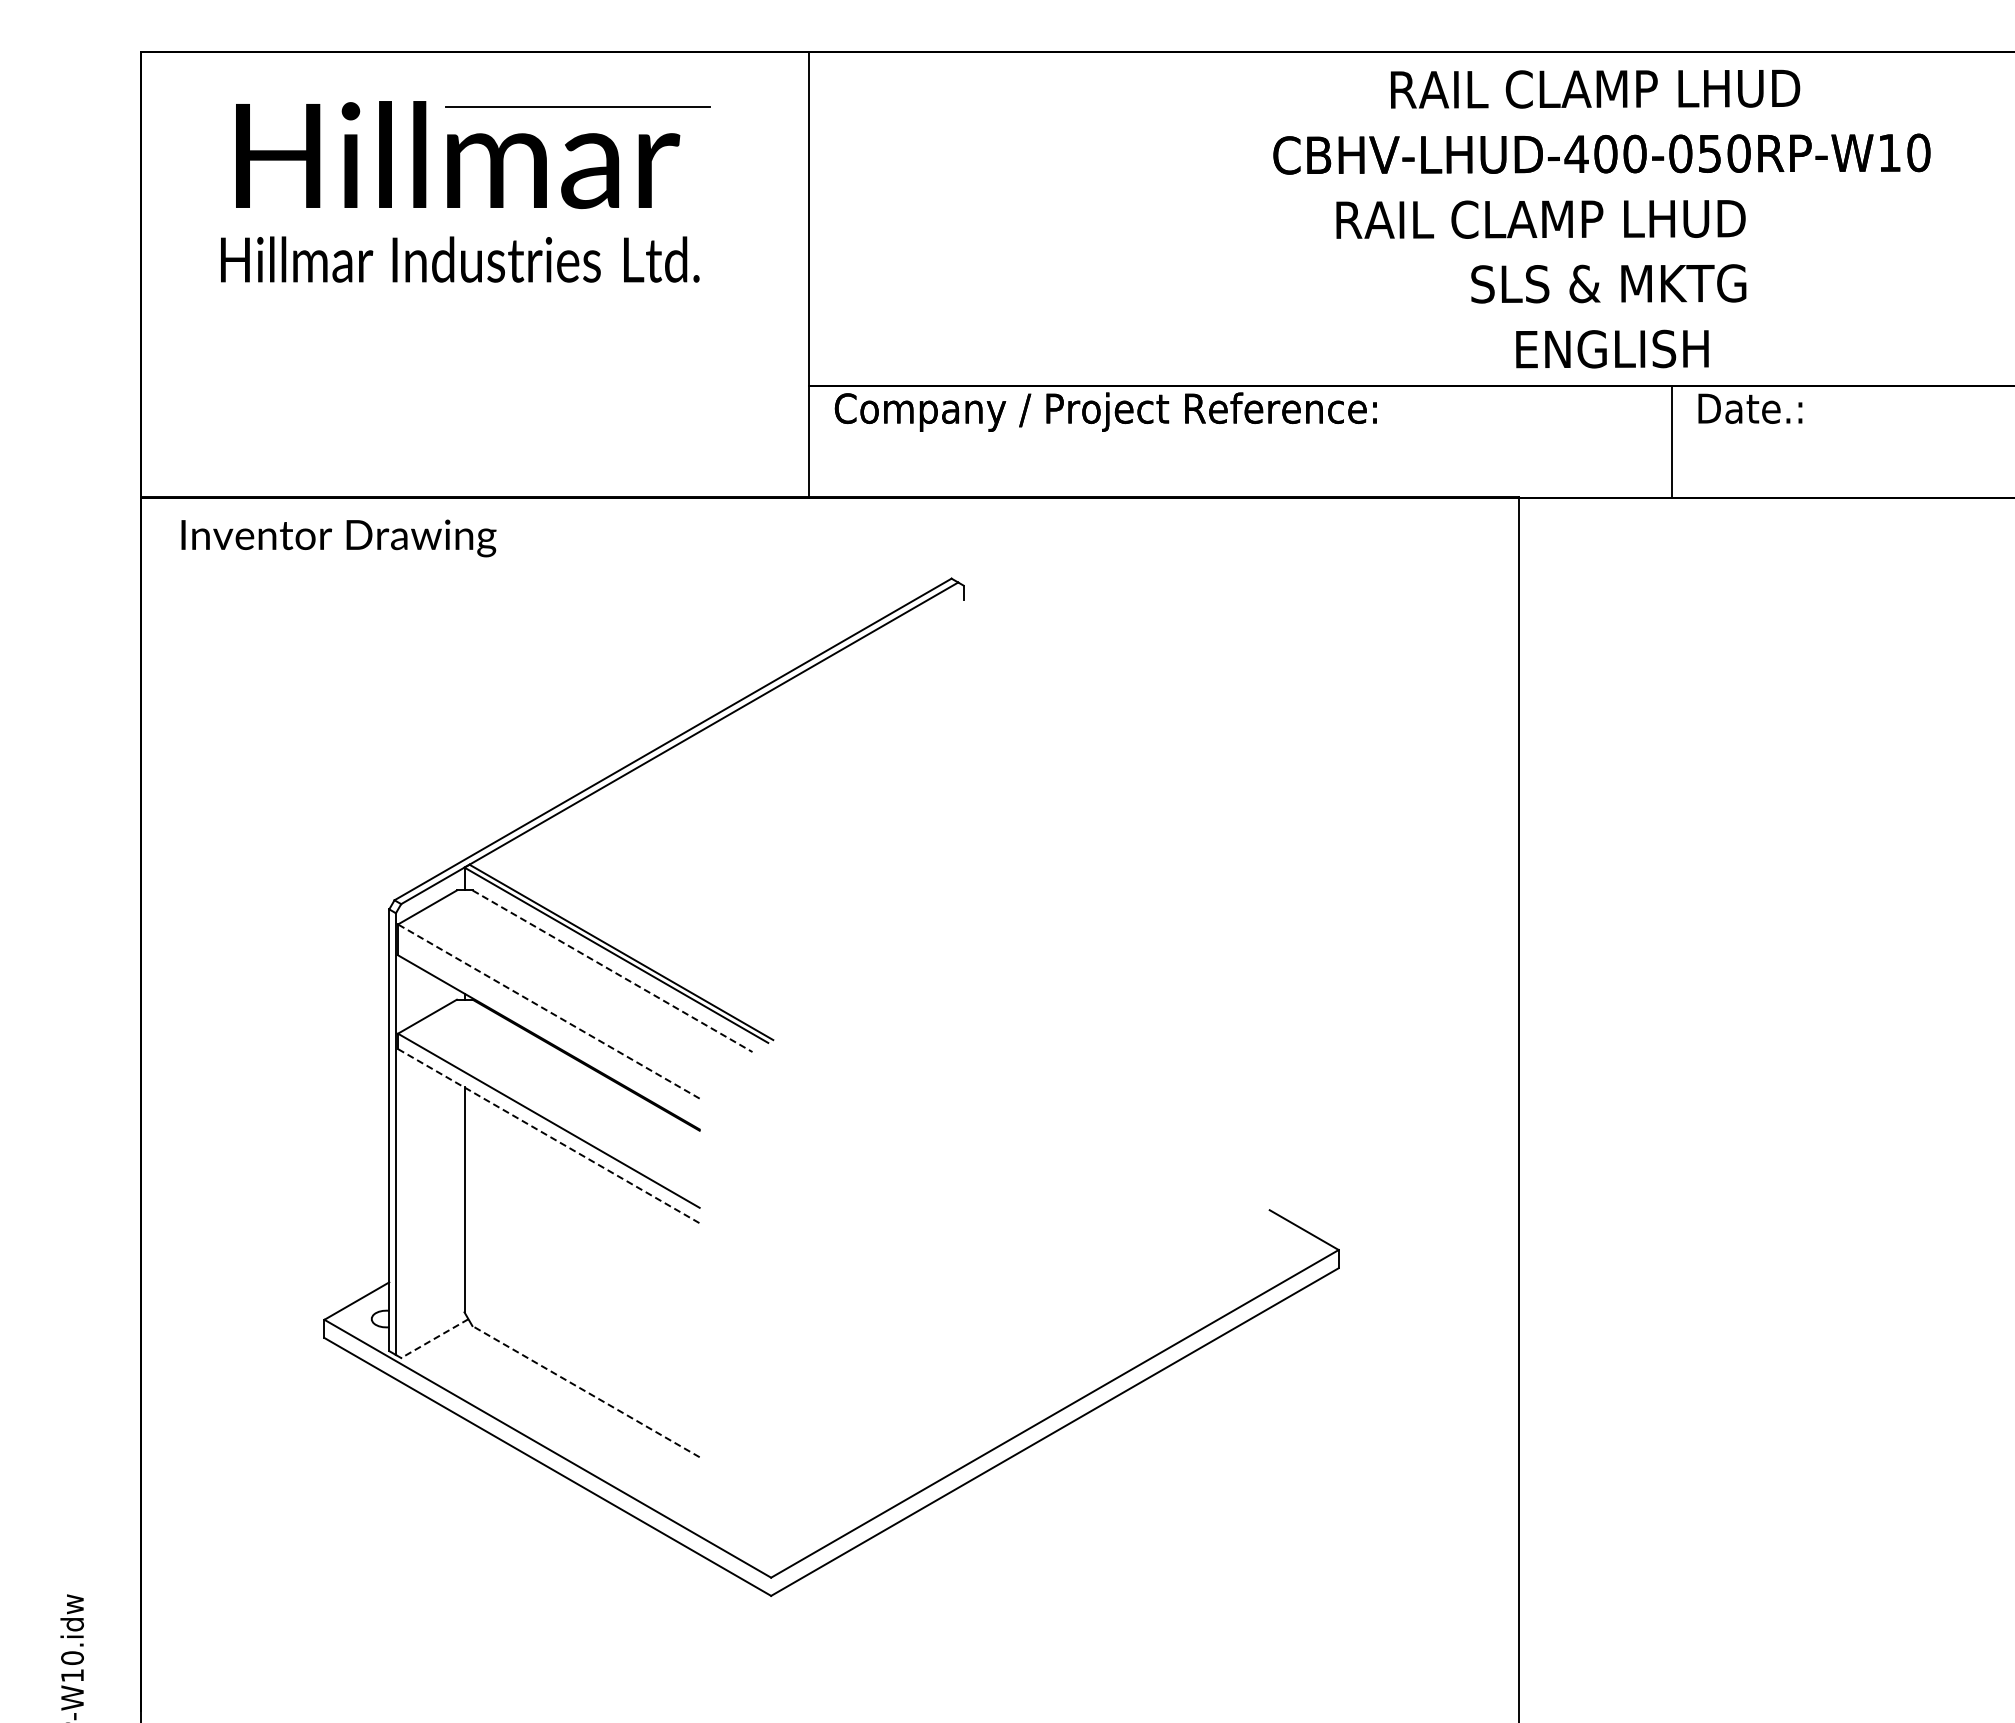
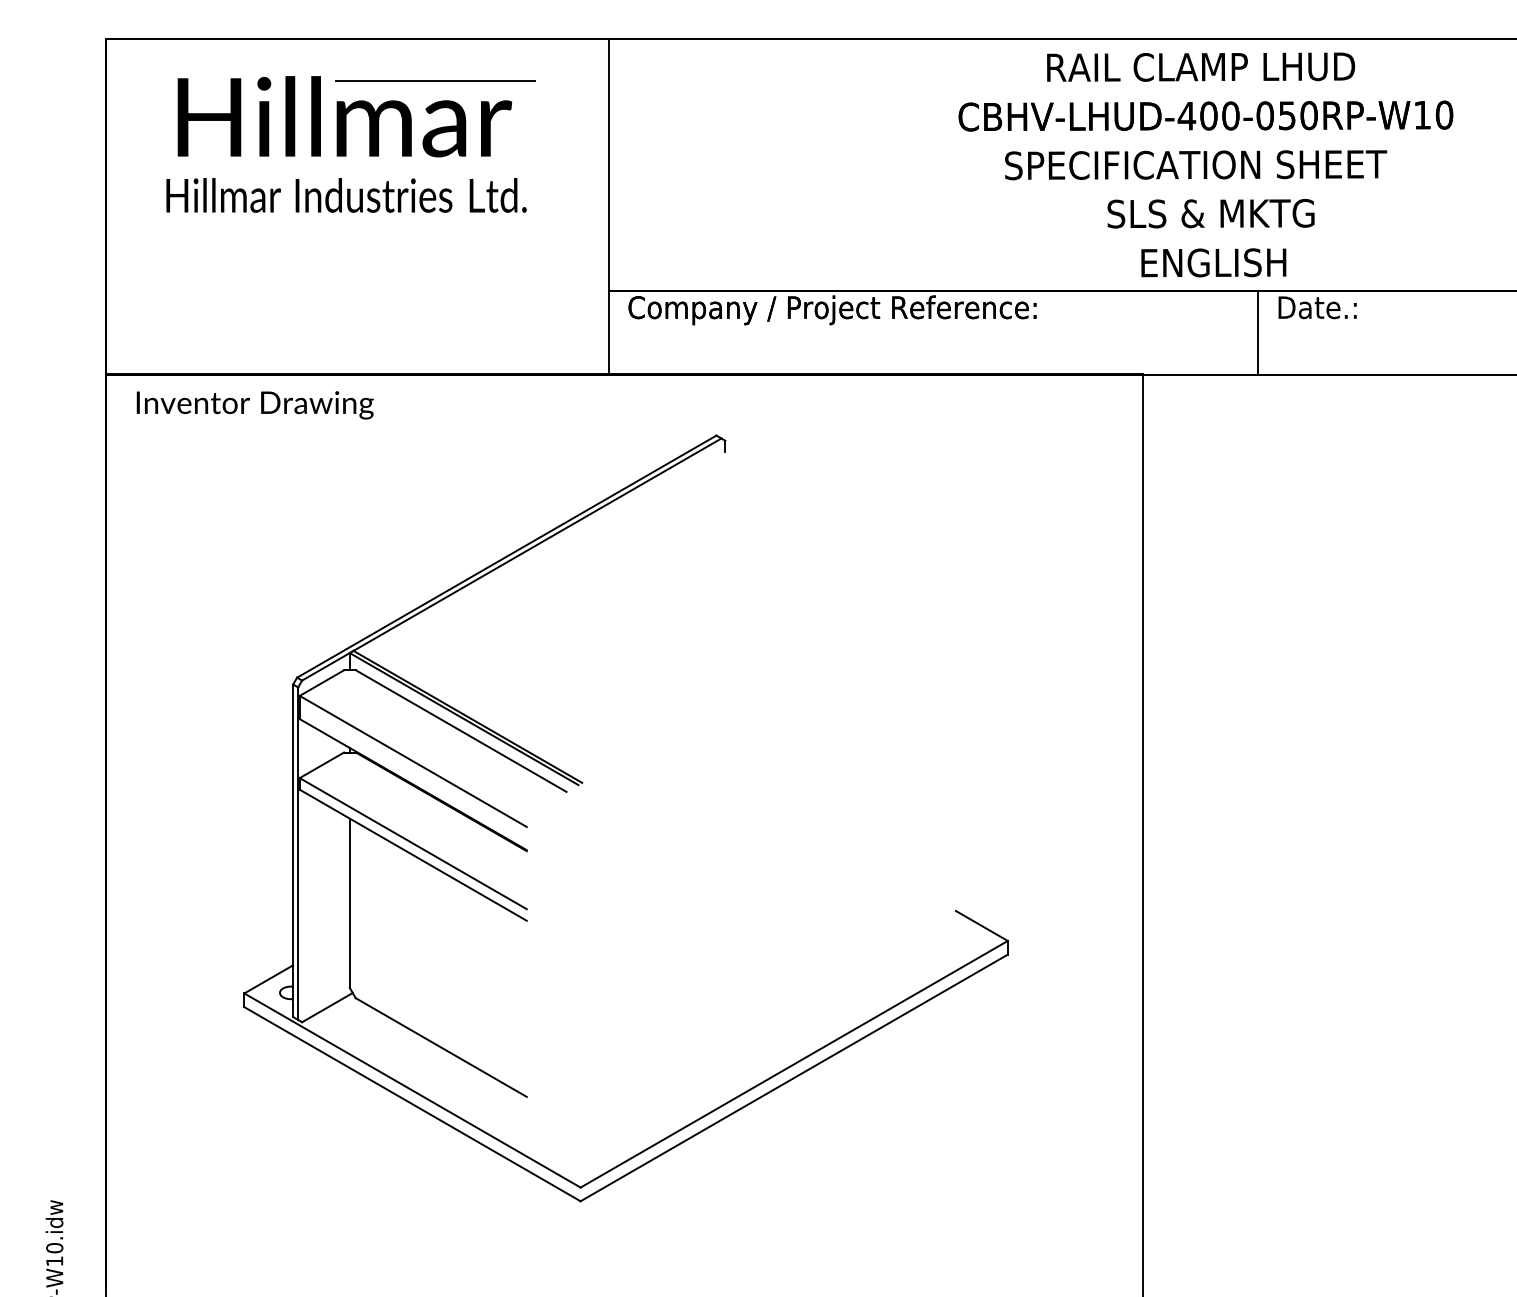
text: (1588, 219) -> (1195, 165), RAIL CLAMP LHUD -> SPECIFICATION SHEET
line: (612, 971) -> (461, 731), dashed -> solid
line: (548, 1011) -> (413, 761), dashed -> solid
line: (549, 1136) -> (413, 855), dashed -> solid
line: (434, 1338) -> (327, 1007), dashed -> solid
line: (585, 1391) -> (440, 1047), dashed -> solid

